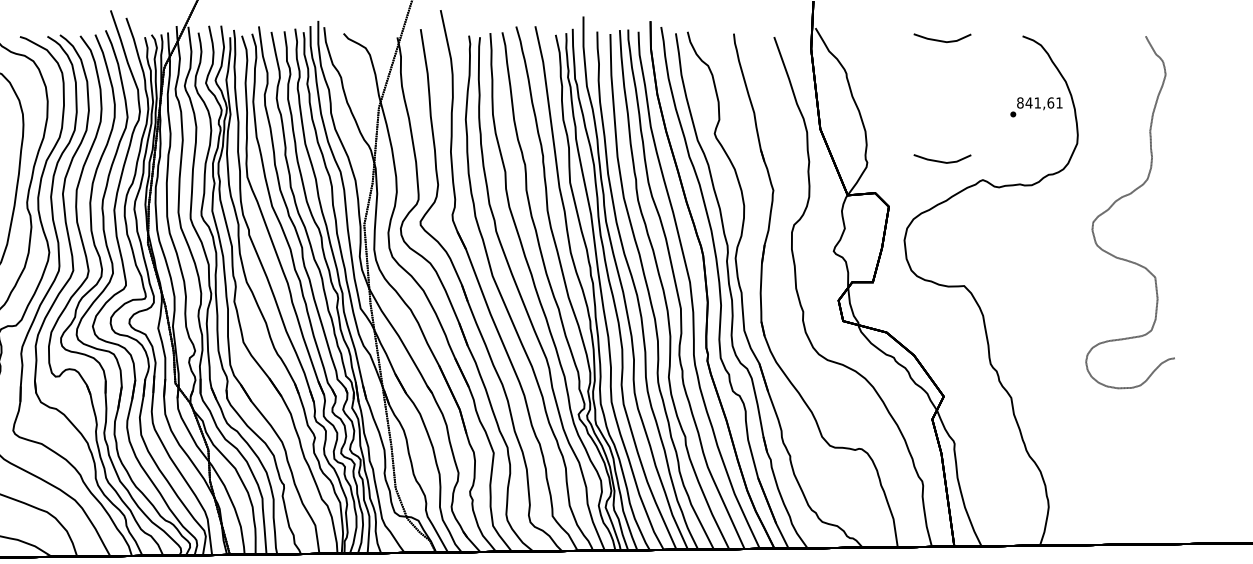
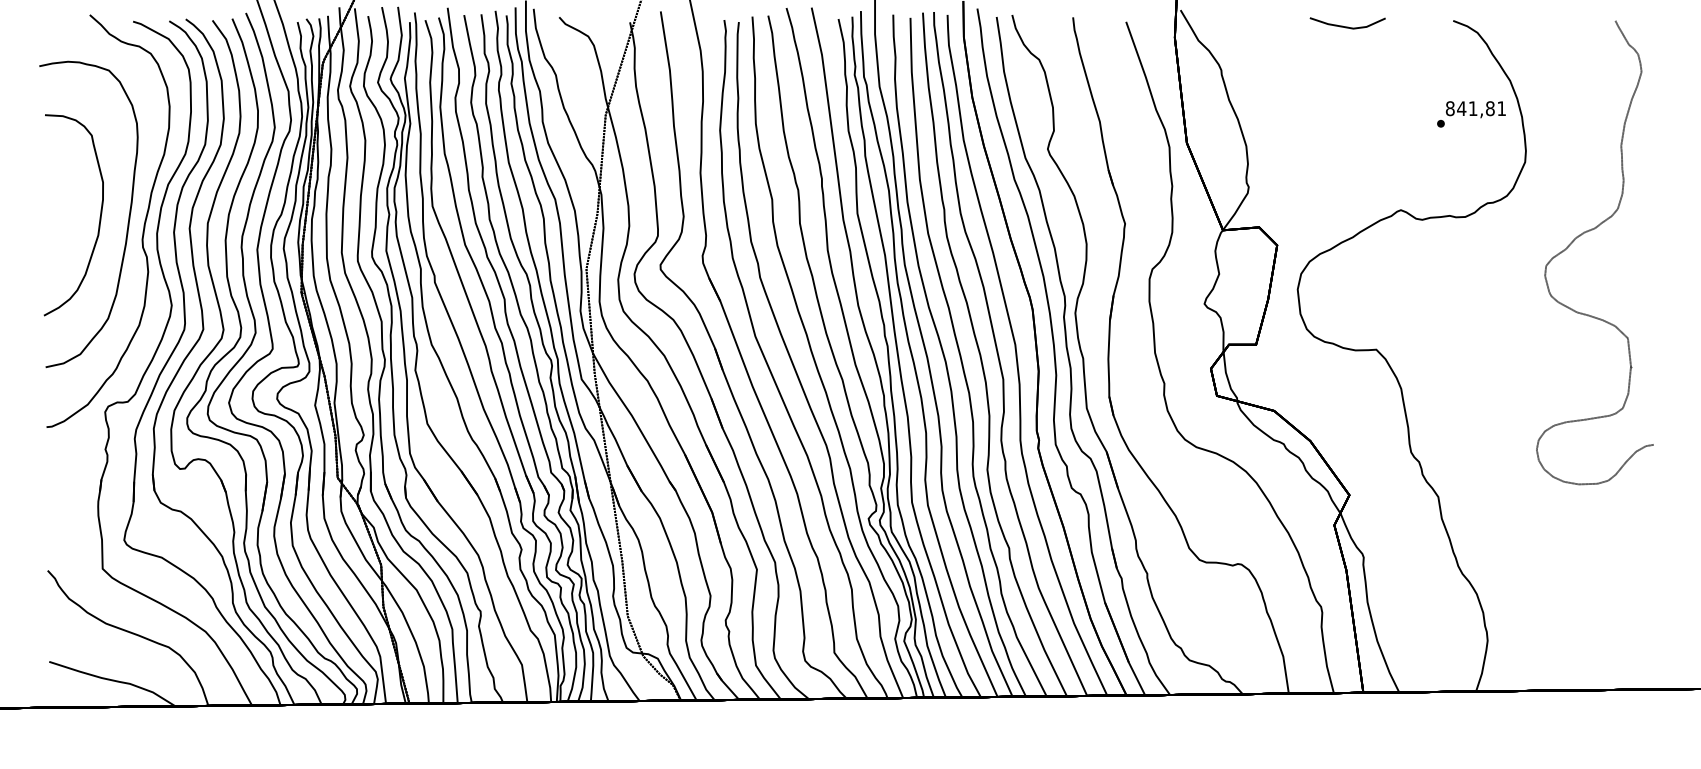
text: (1050, 102) -> (1490, 108), 841,61 -> 841,81
line: (942, 161) -> (1347, 185), removed

